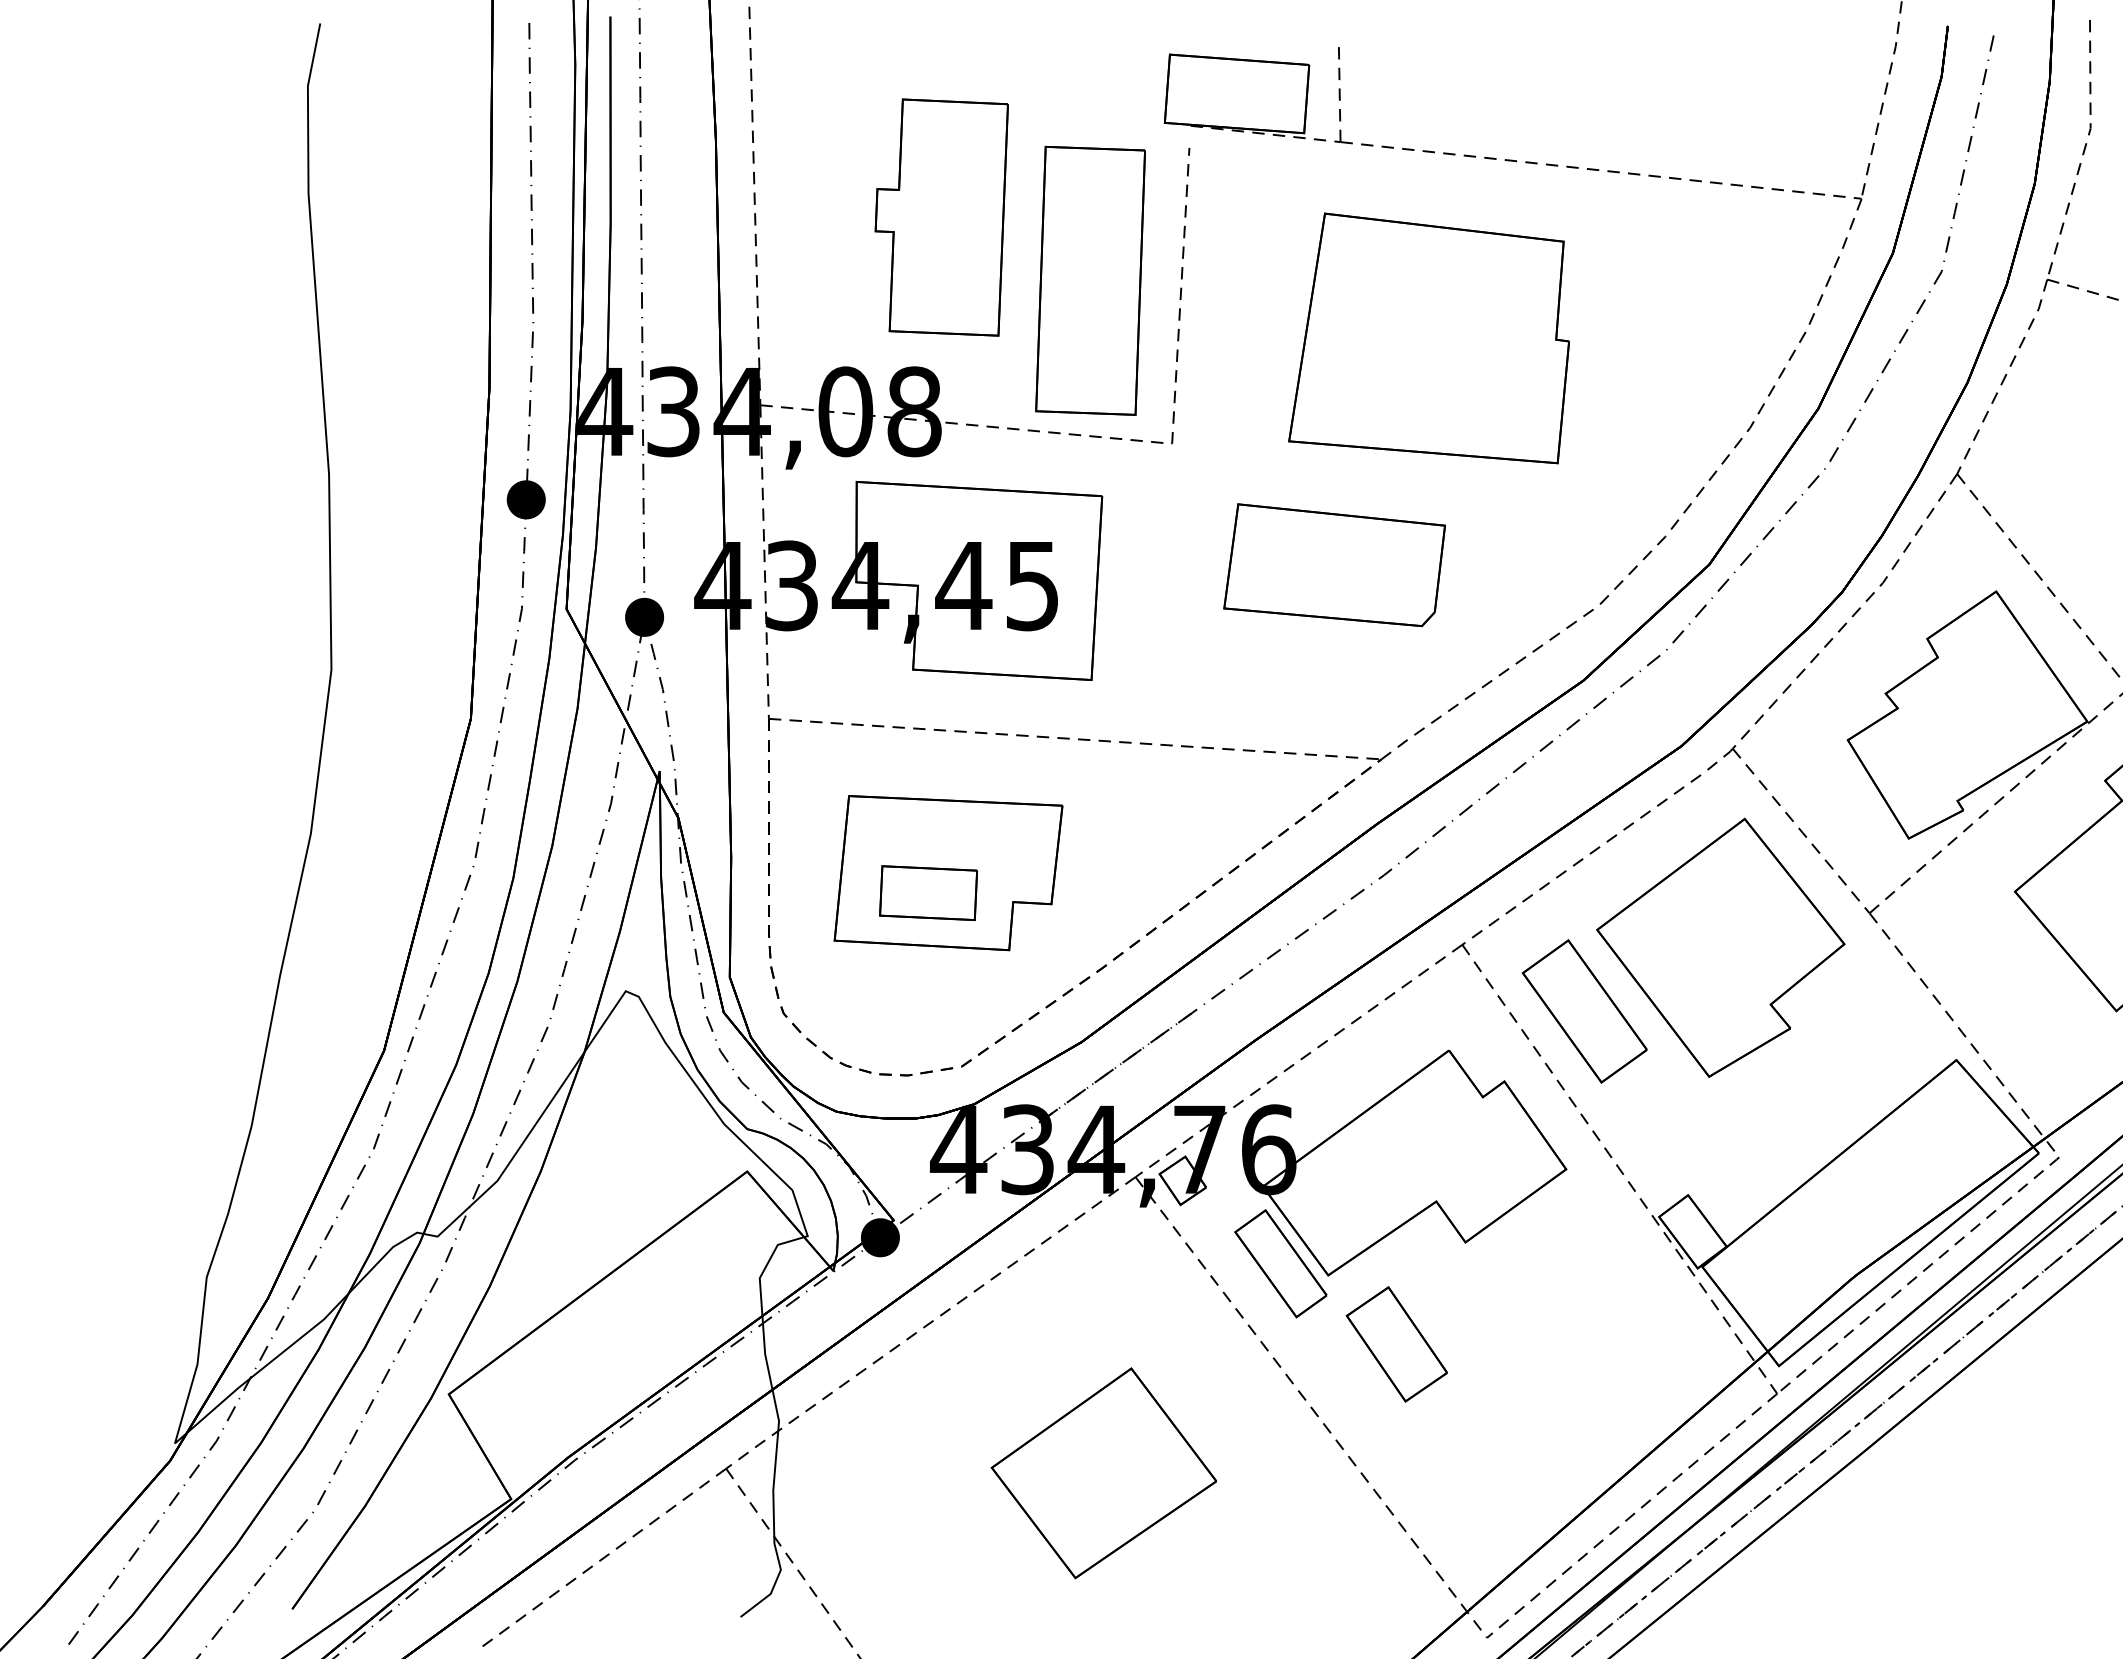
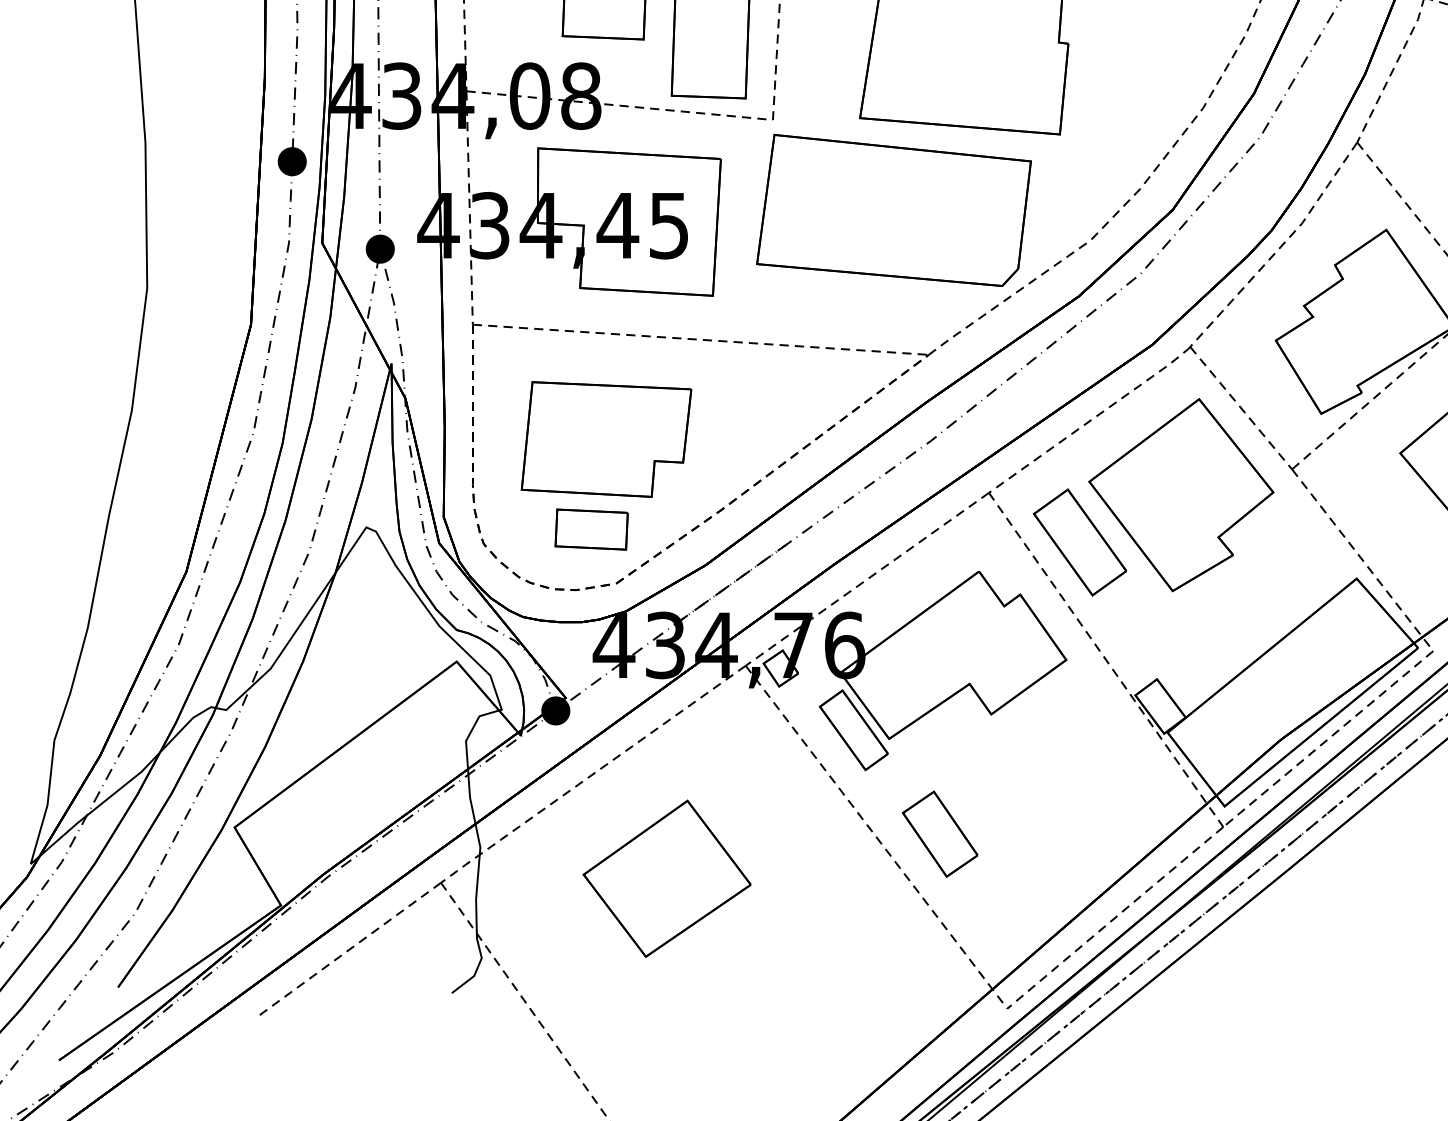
part: (1334, 564) -> (893, 209), size x1.67
part: (928, 893) -> (591, 529), moved
part: (1396, 1344) -> (939, 834), moved
part: (1103, 1473) -> (666, 878), moved

